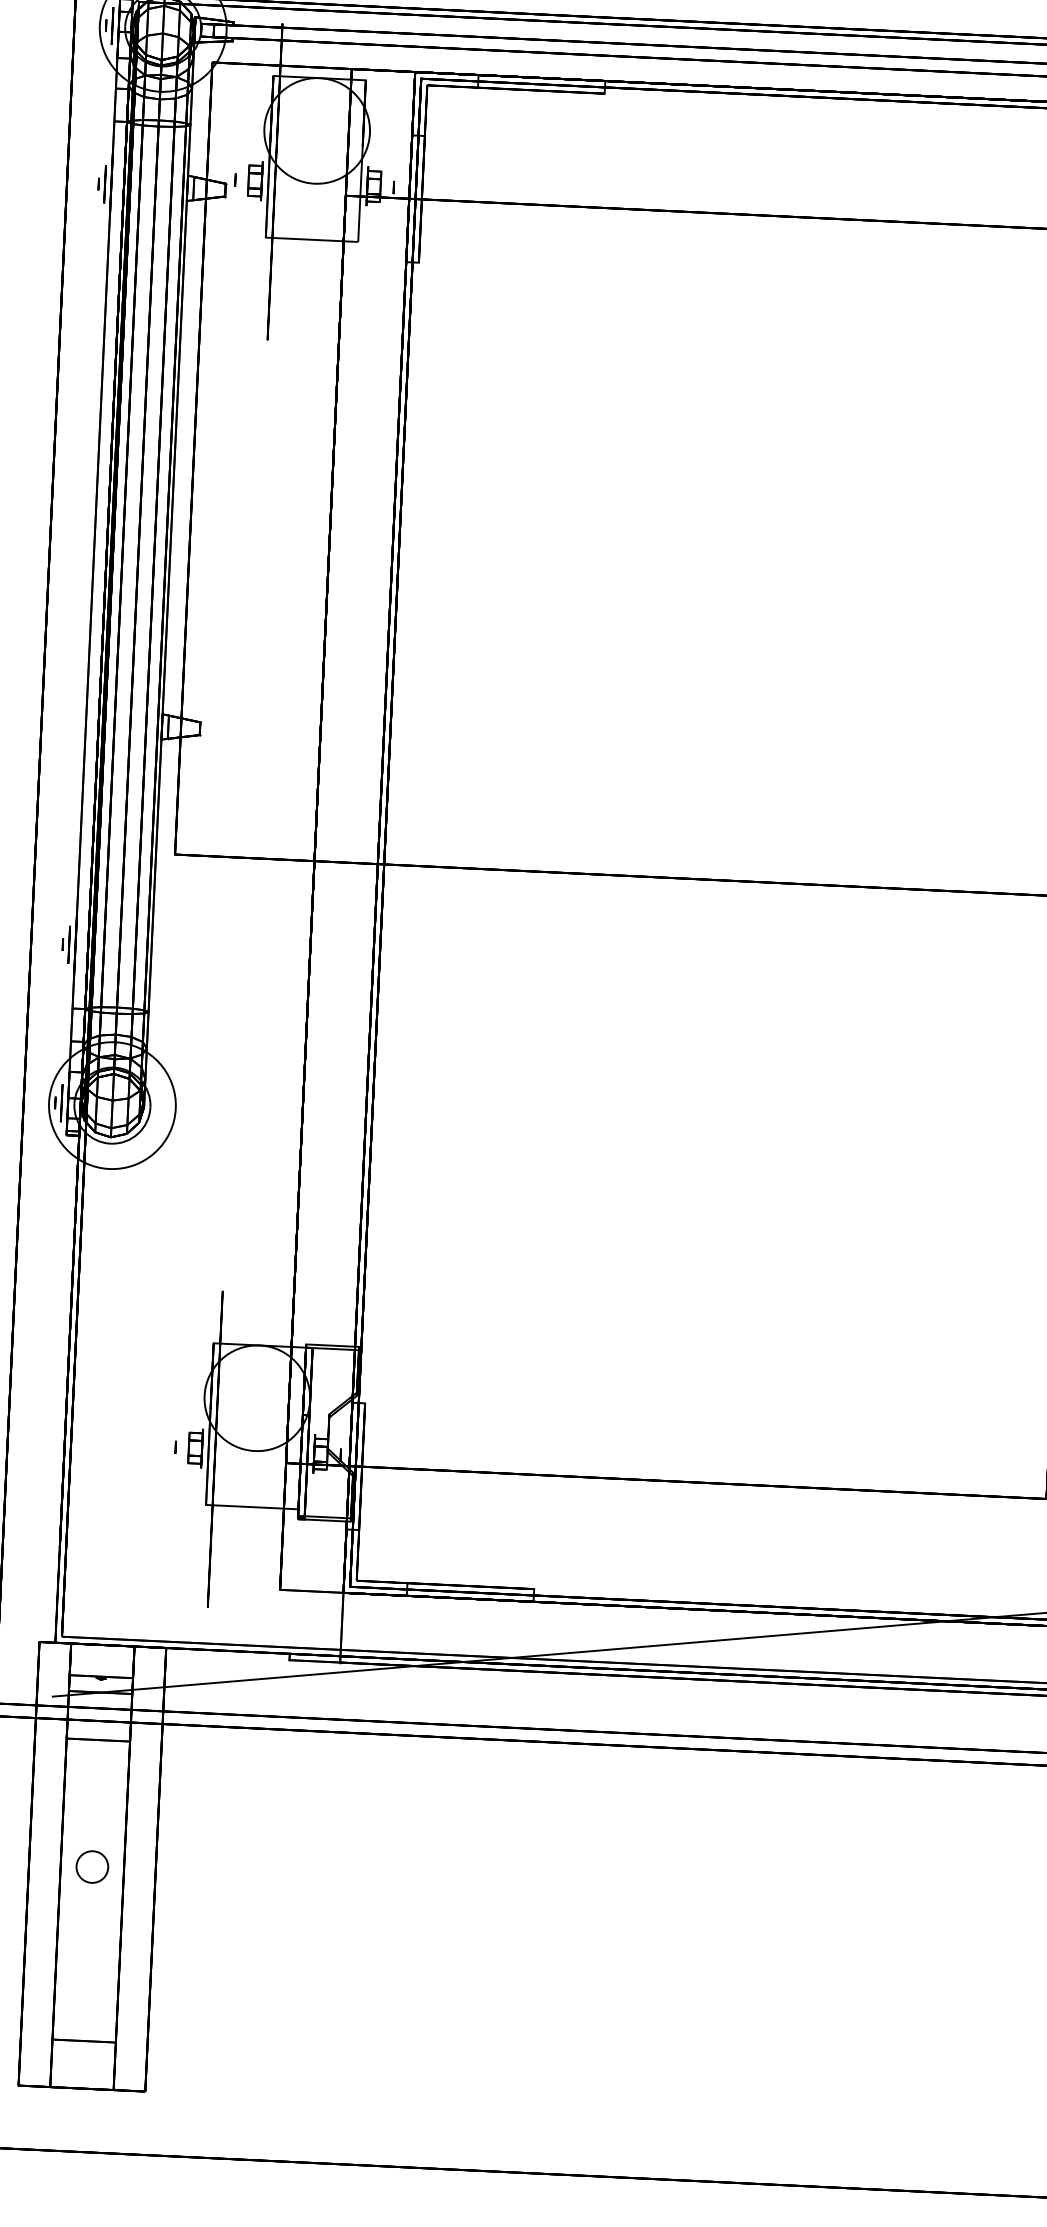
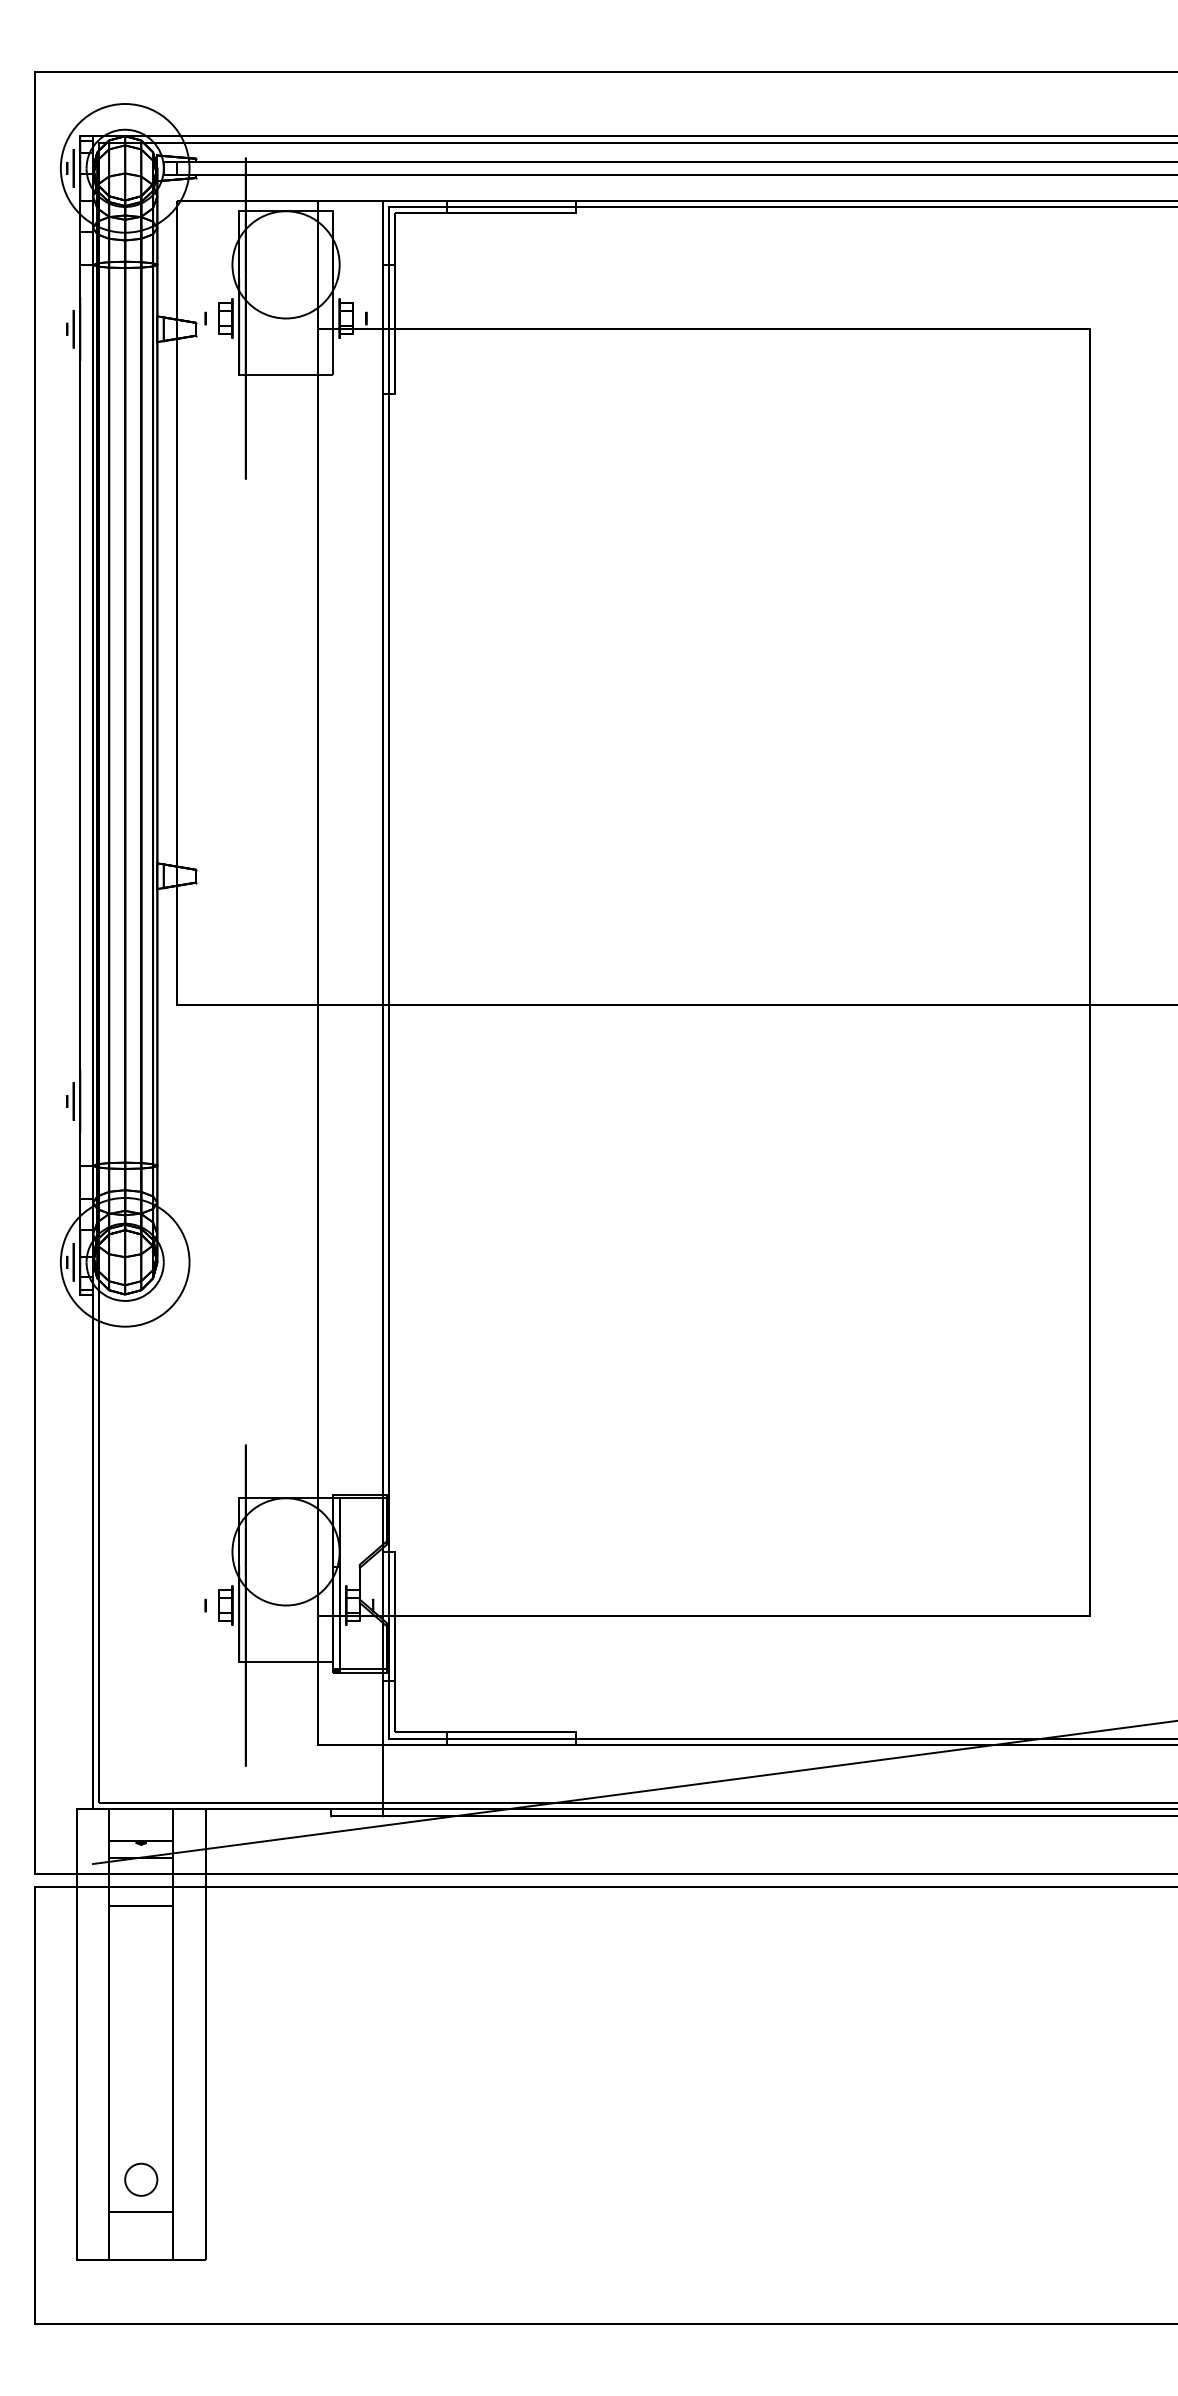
circle: (92, 1866) -> (141, 2179), moved

